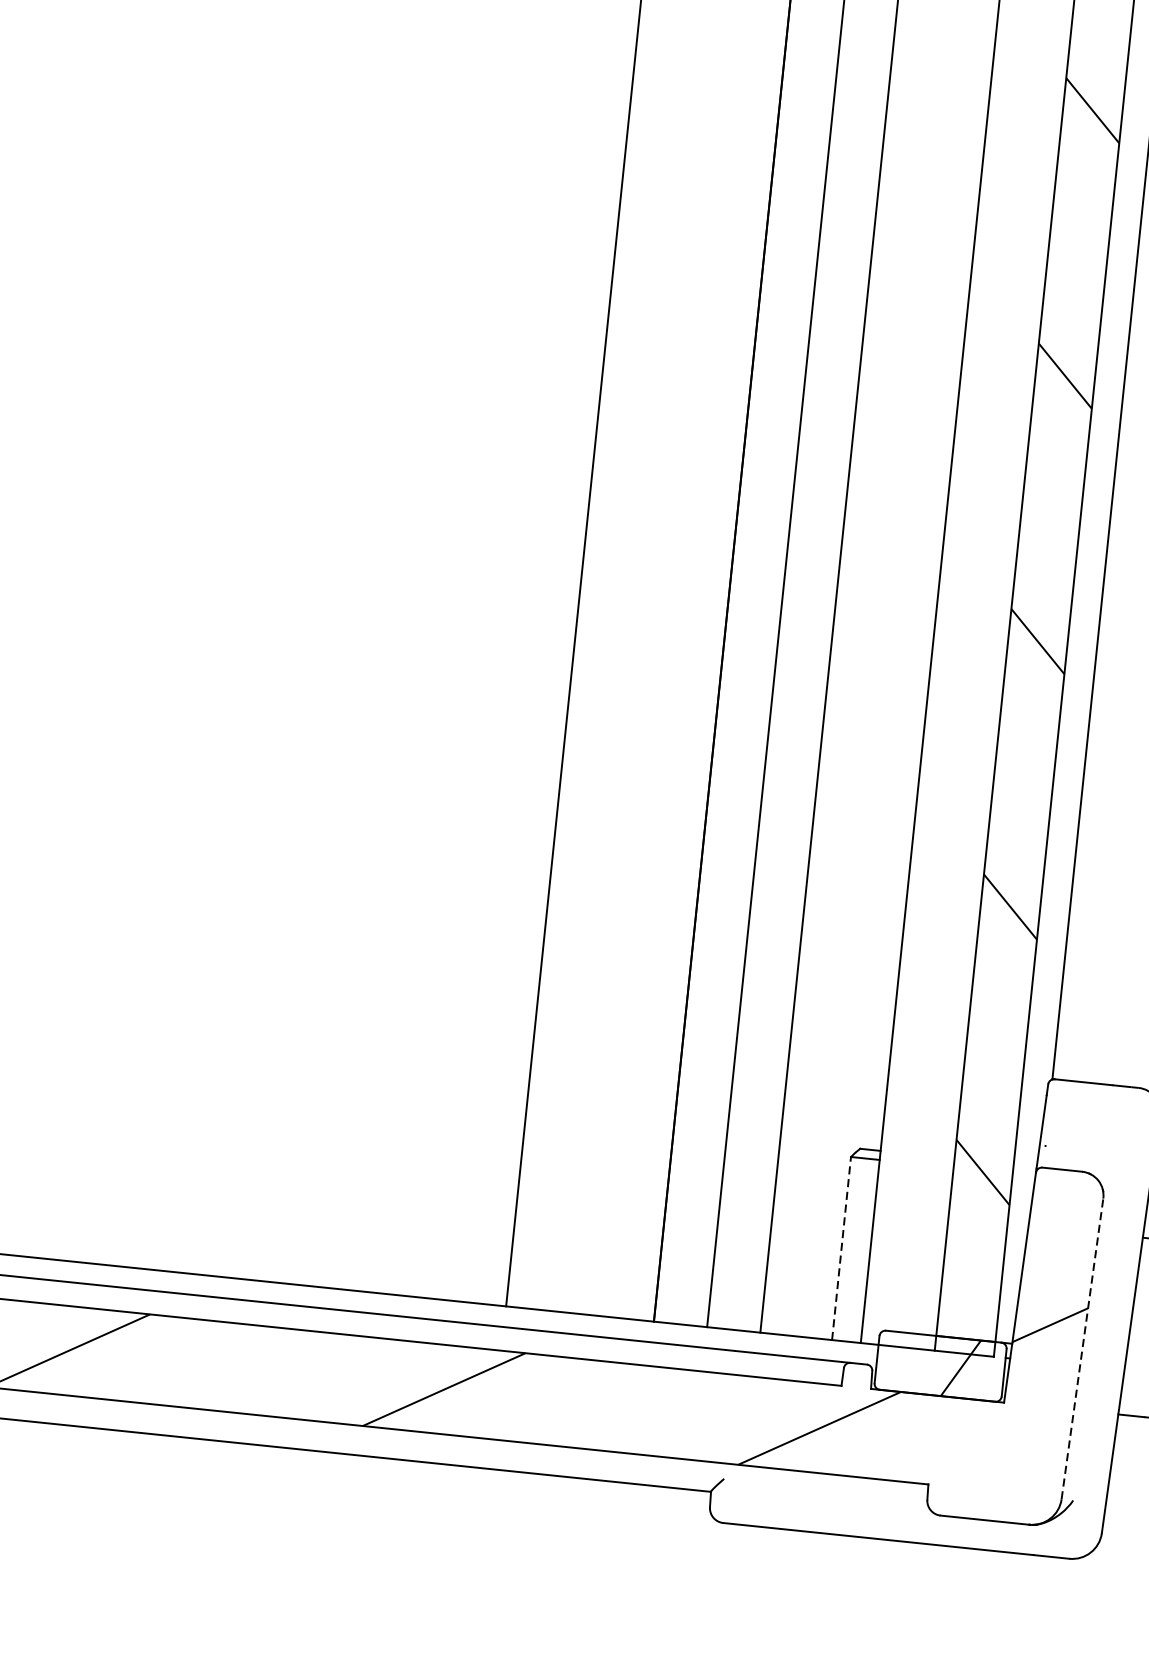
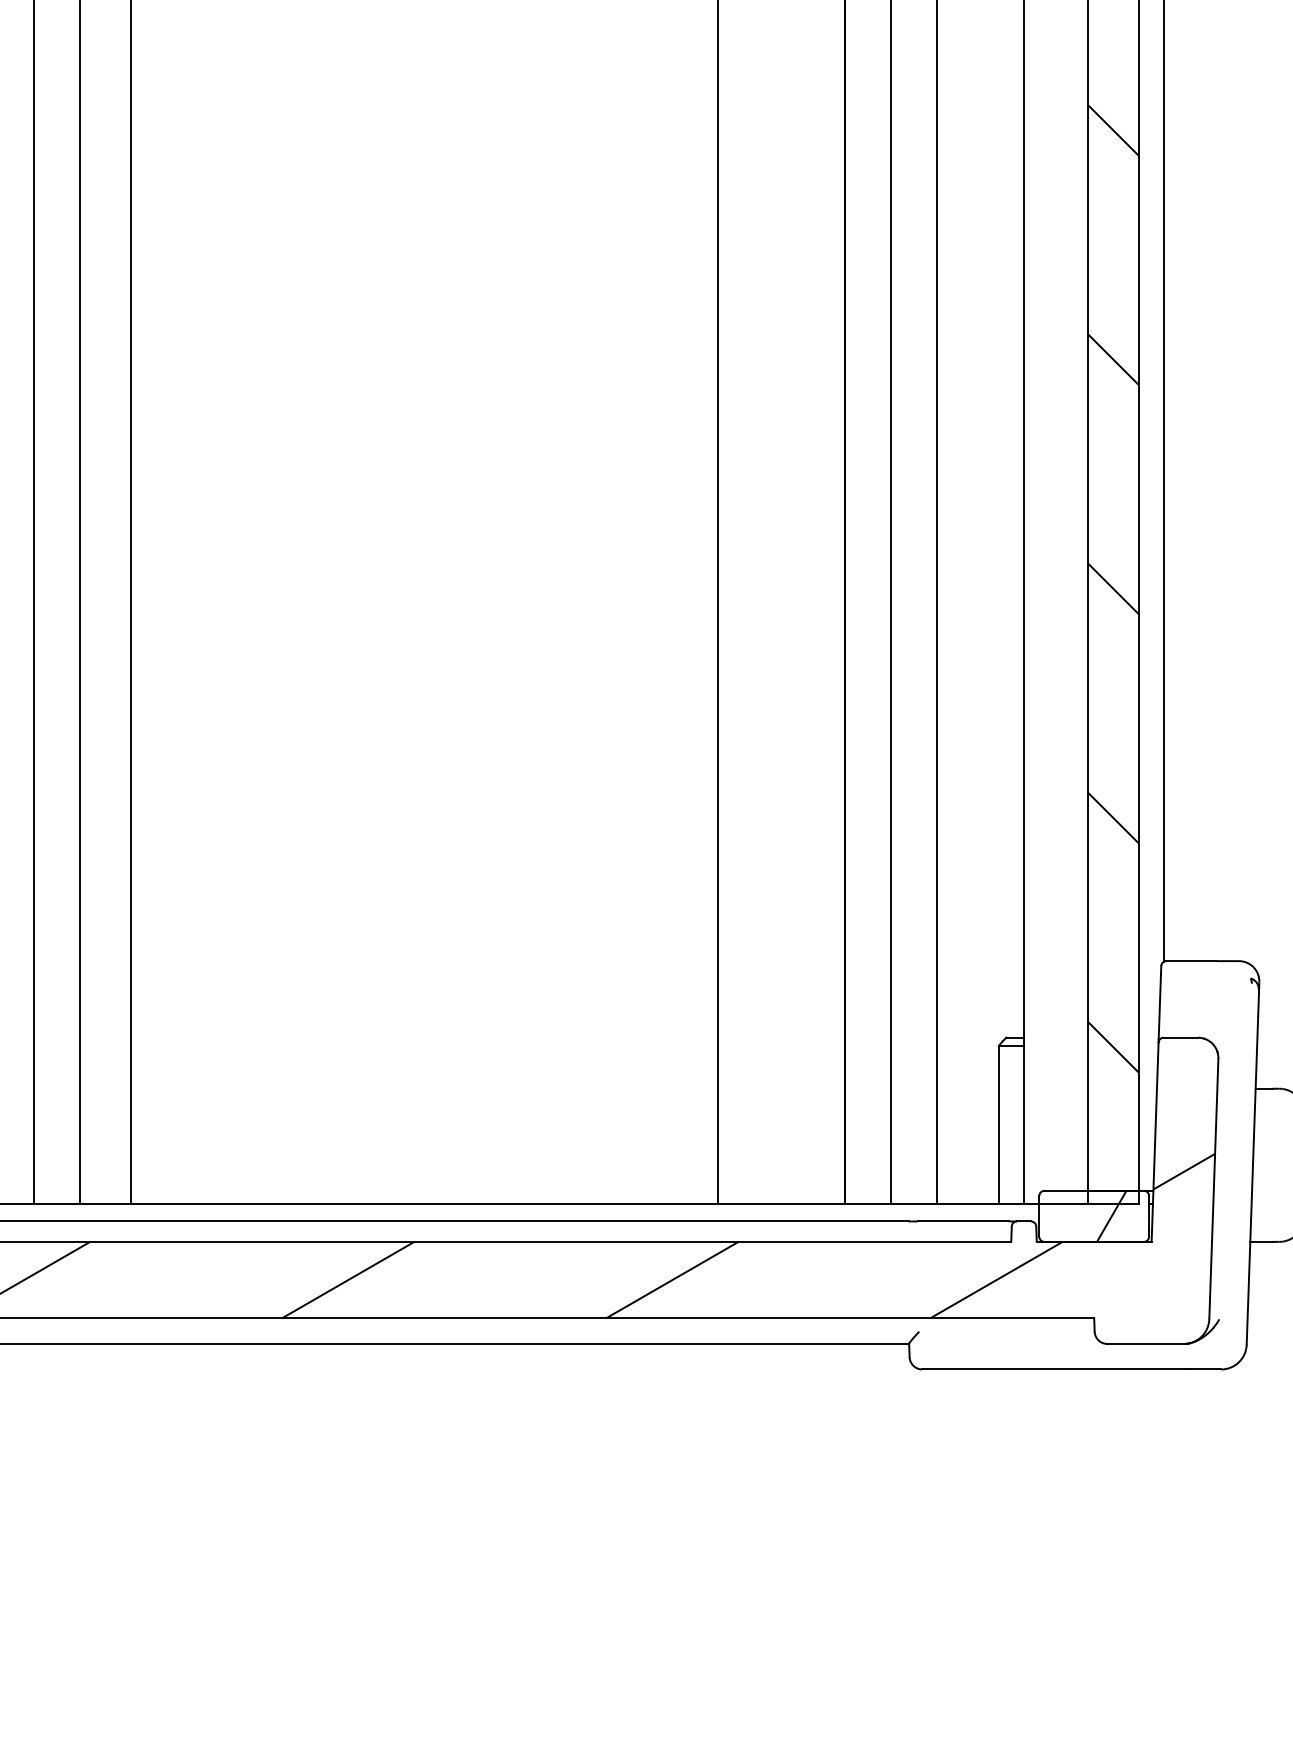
line: (841, 1248) -> (999, 1124), dashed -> solid
line: (1082, 1348) -> (1213, 1188), dashed -> solid

